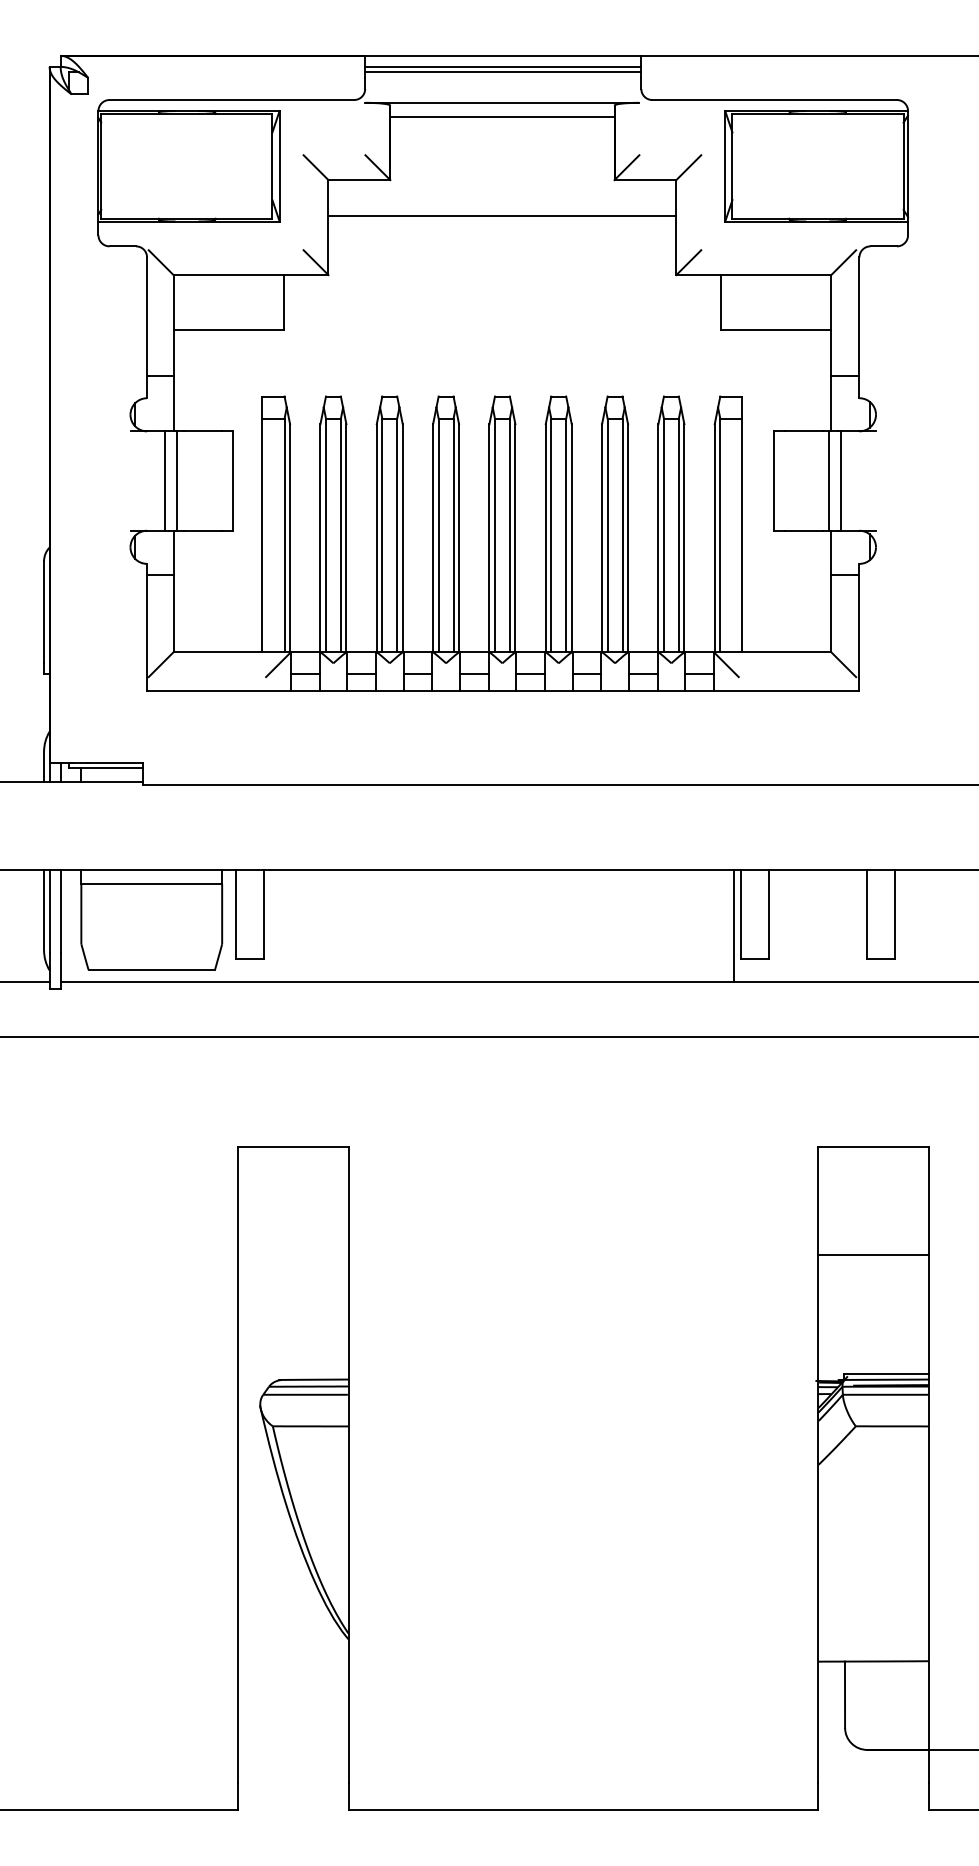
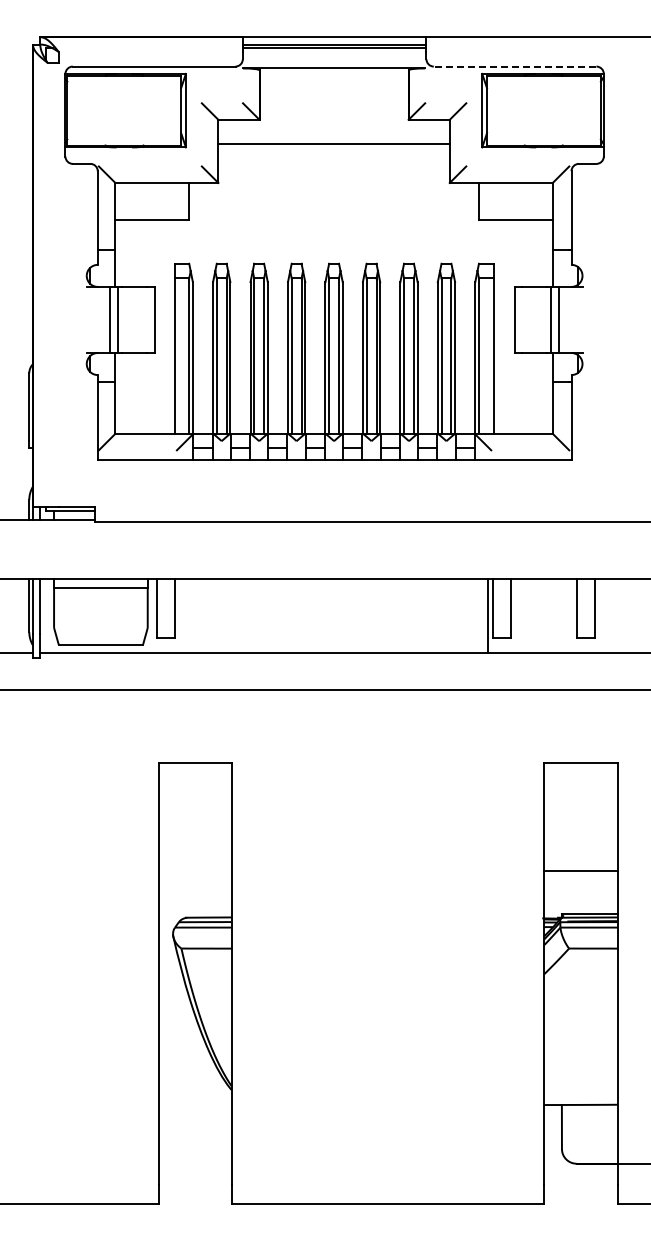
line: (773, 99) -> (514, 66), solid -> dashed
line: (501, 116) -> (333, 77), removed
line: (872, 1254) -> (580, 870), moved

